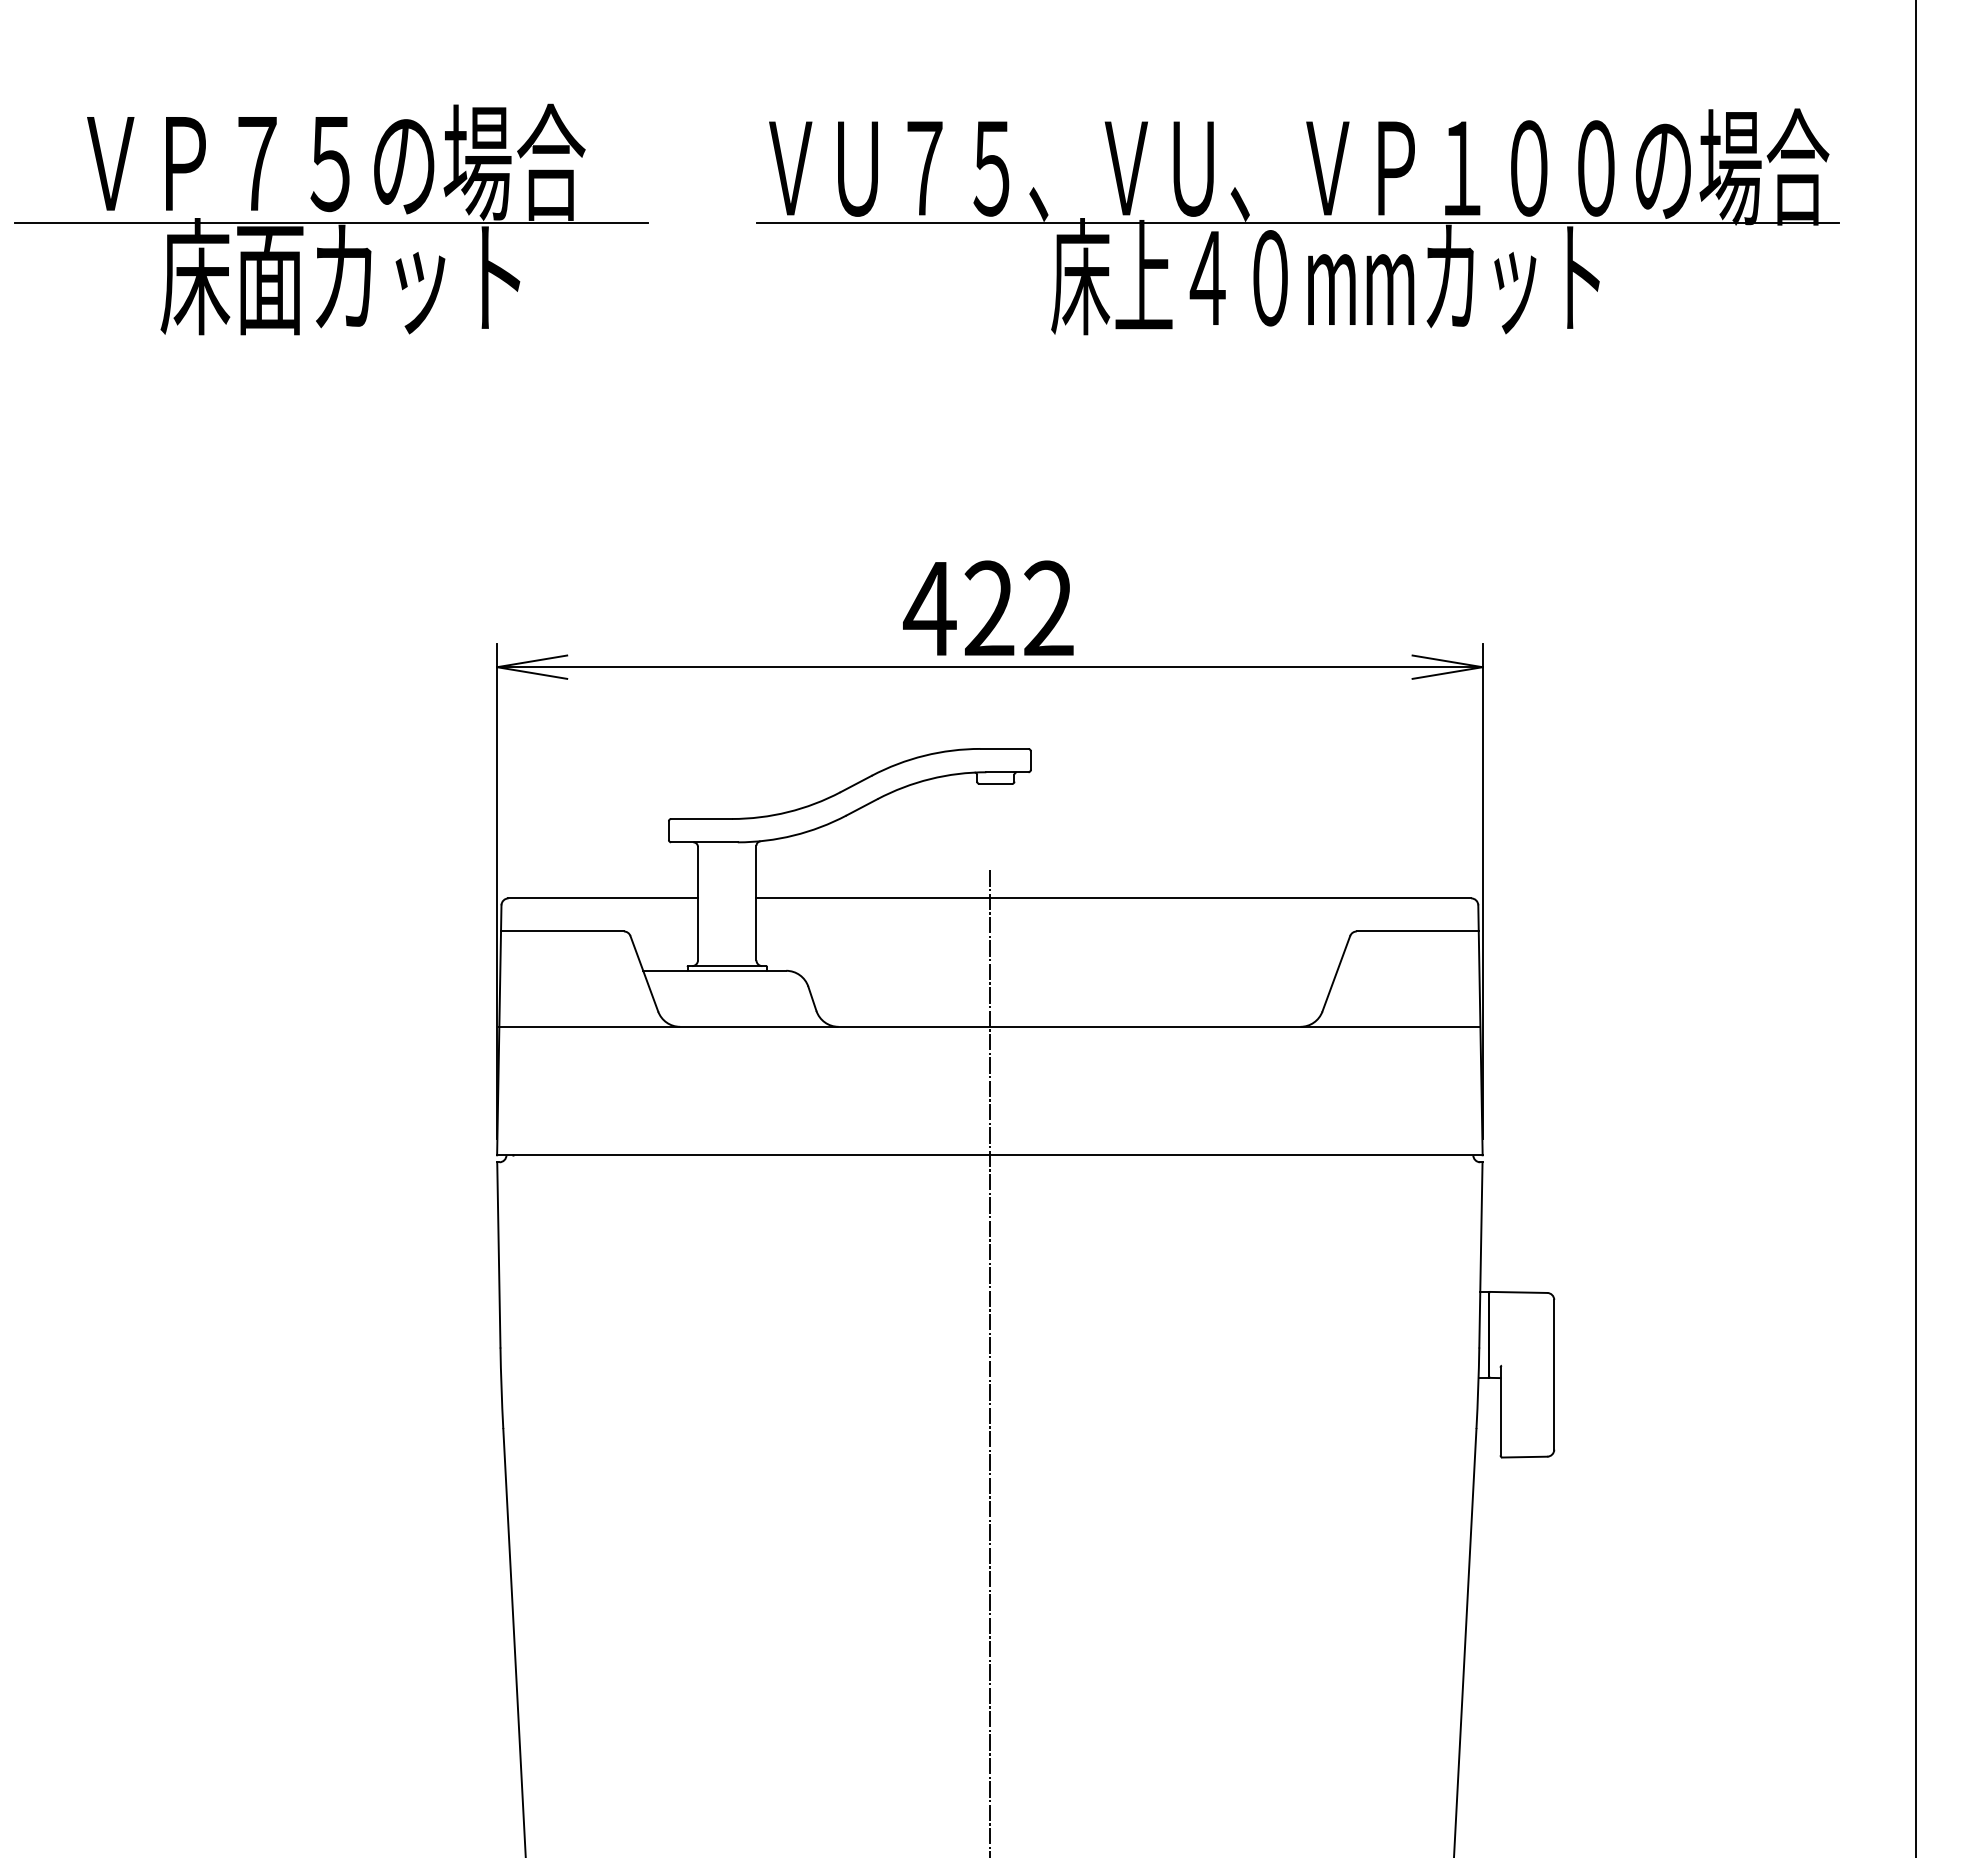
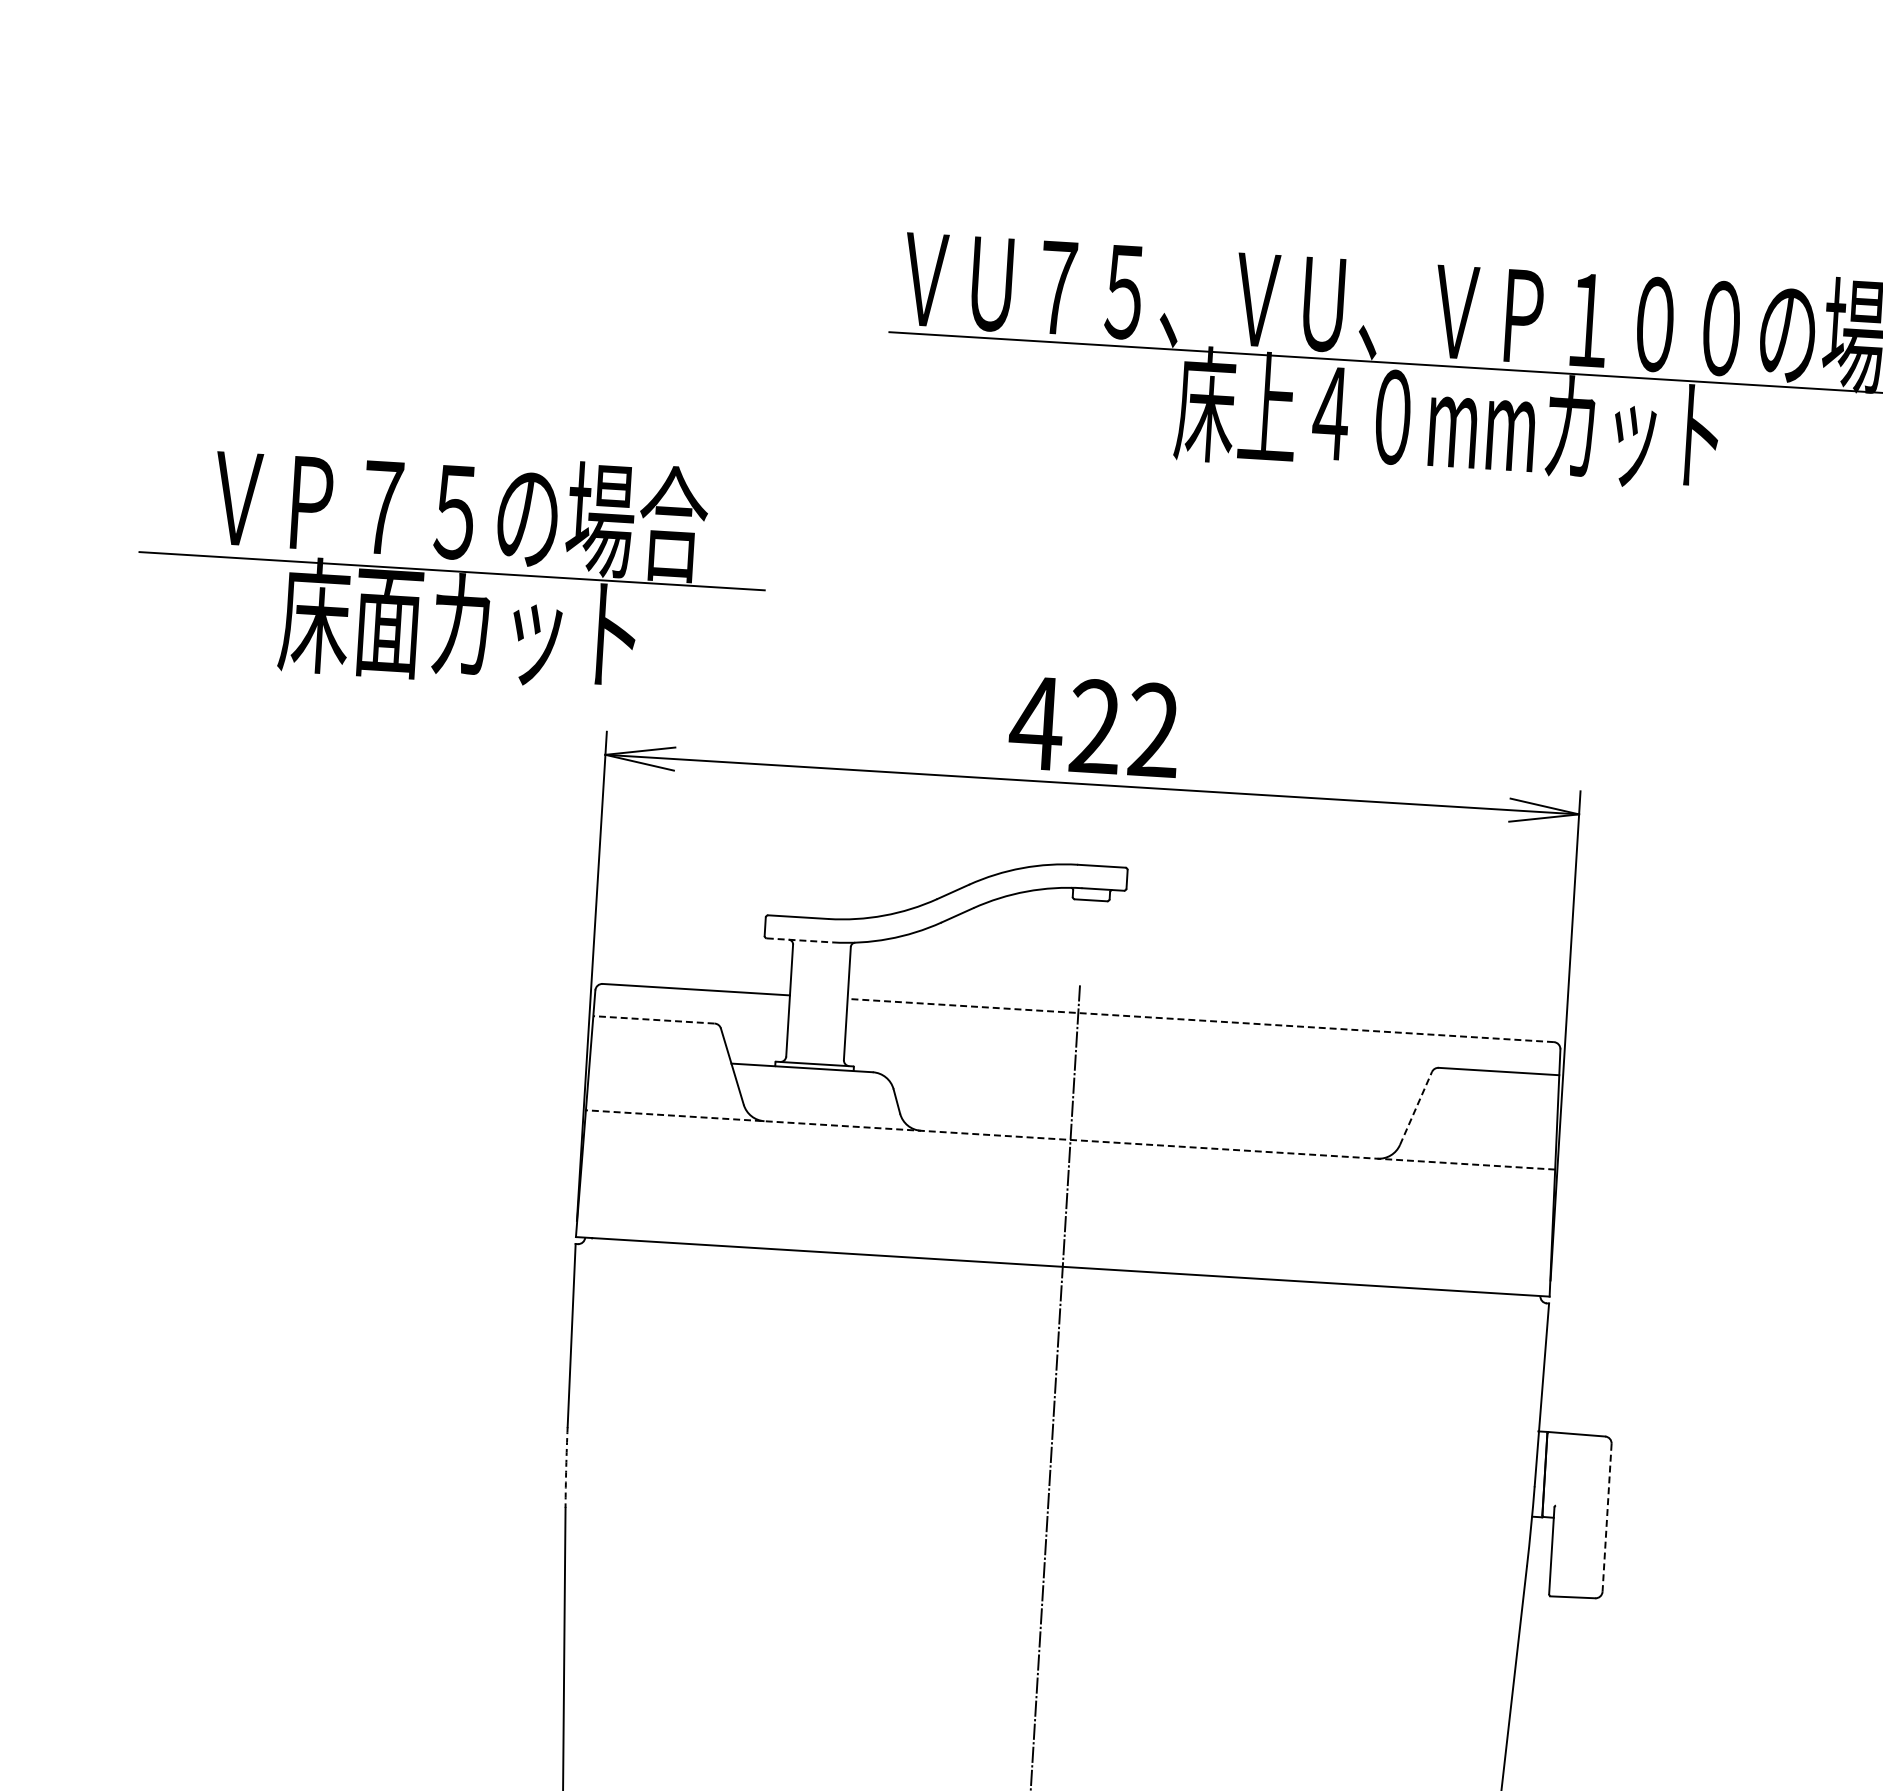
part: (331, 219) -> (452, 567), moved
line: (705, 842) -> (800, 940), solid -> dashed
line: (1113, 898) -> (1200, 1020), solid -> dashed
line: (561, 931) -> (653, 1019), solid -> dashed
line: (1336, 973) -> (1416, 1108), solid -> dashed
line: (989, 1026) -> (1070, 1139), solid -> dashed
line: (1554, 1374) -> (1607, 1517), solid -> dashed
arc: (501, 1388) -> (566, 1467), solid -> dashed

